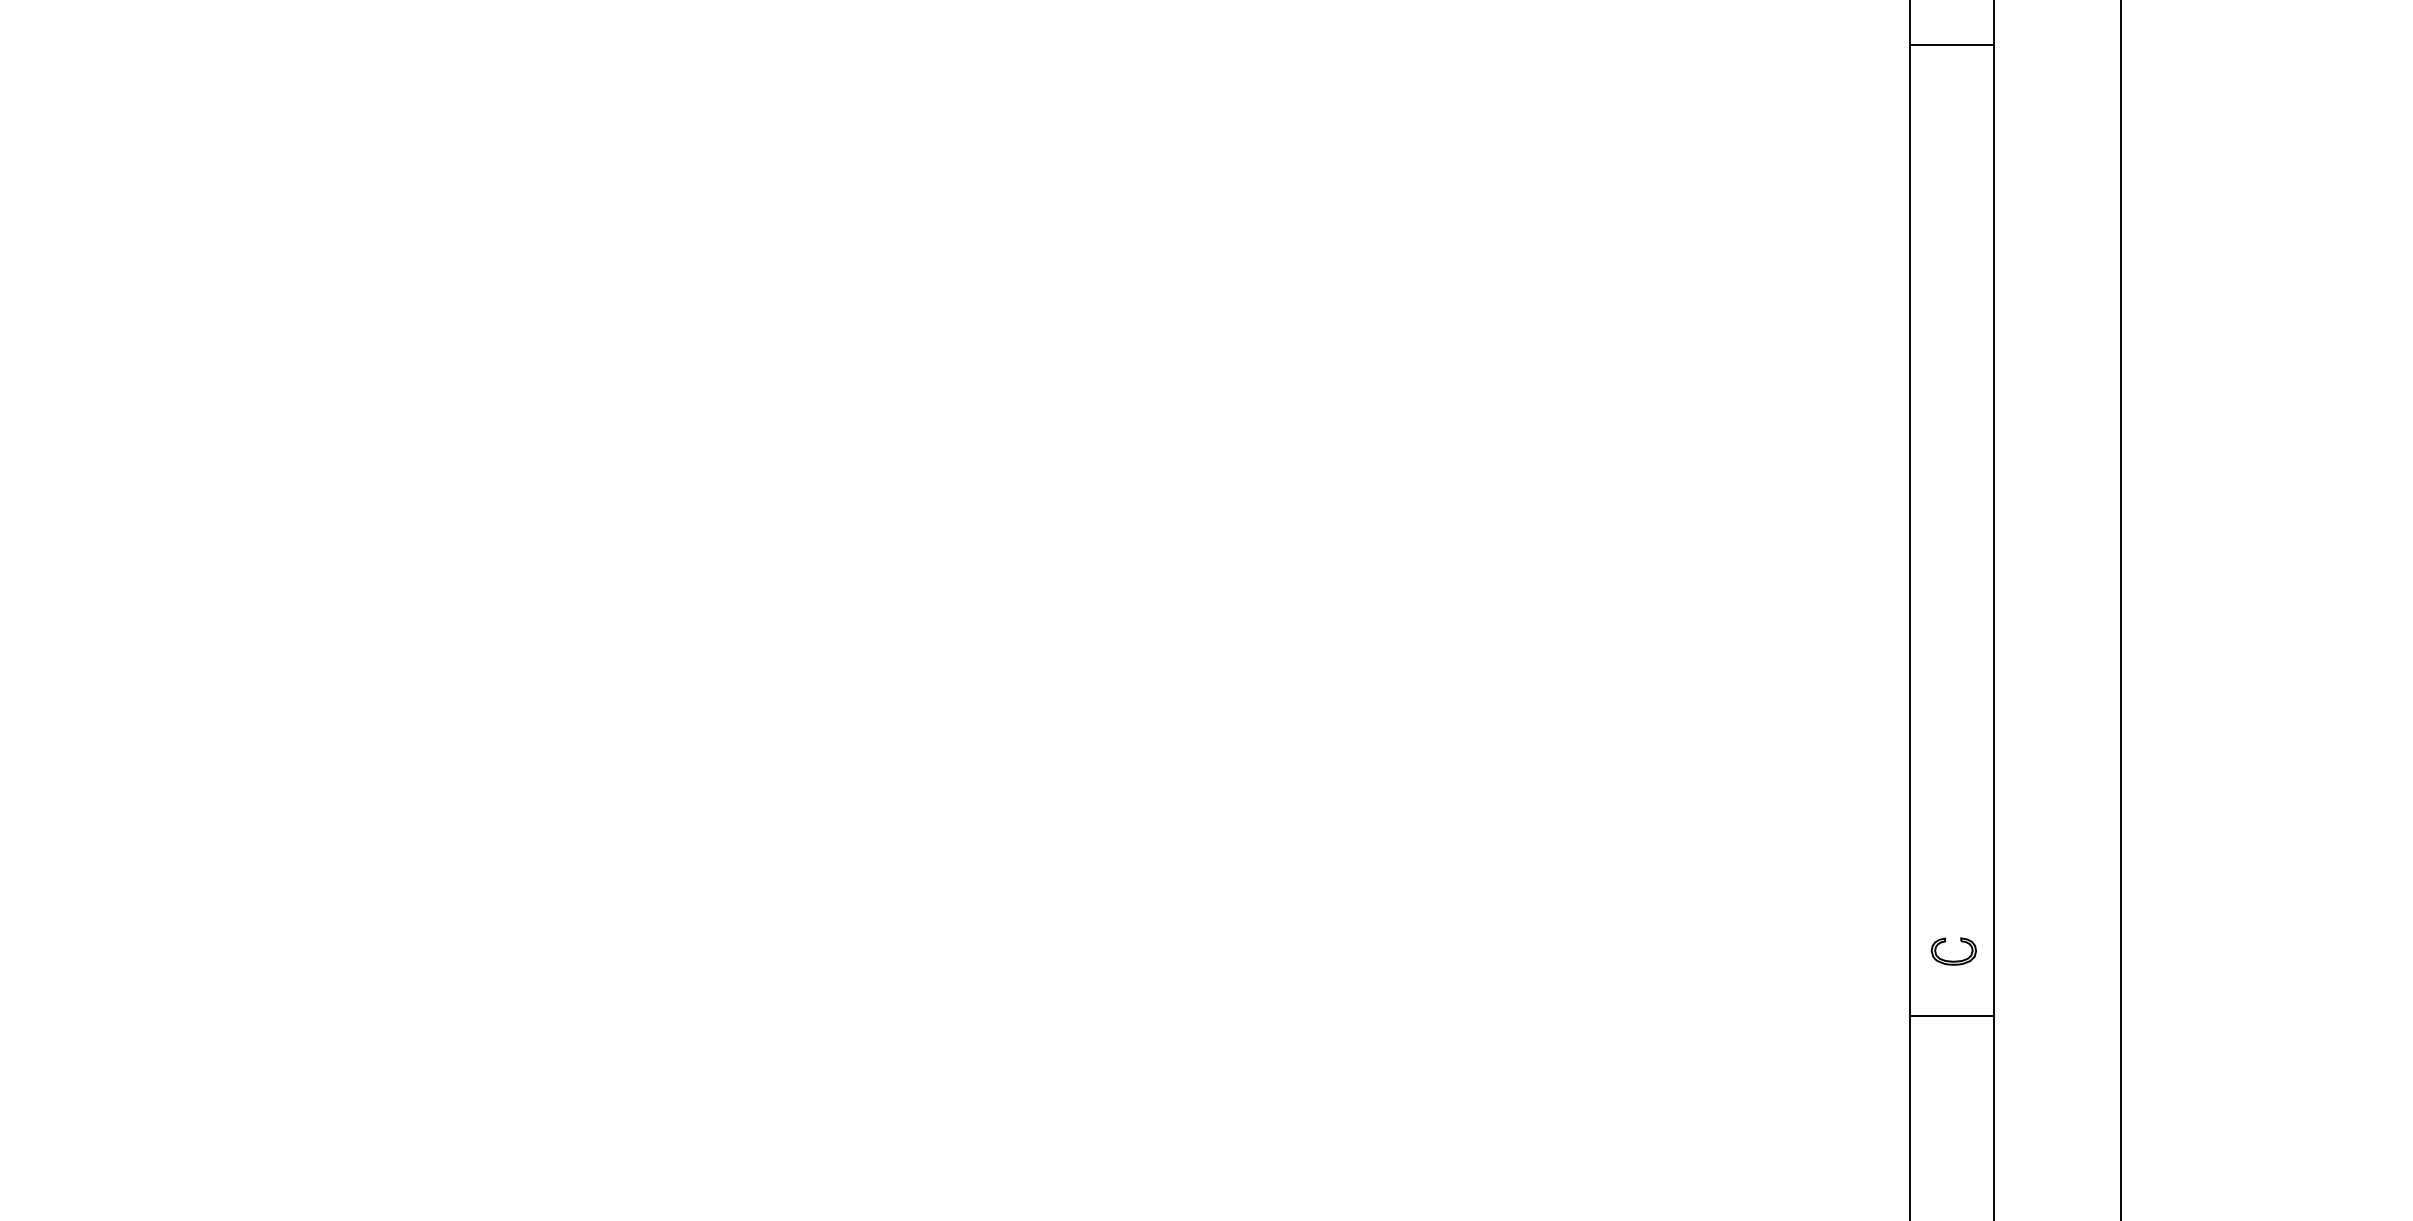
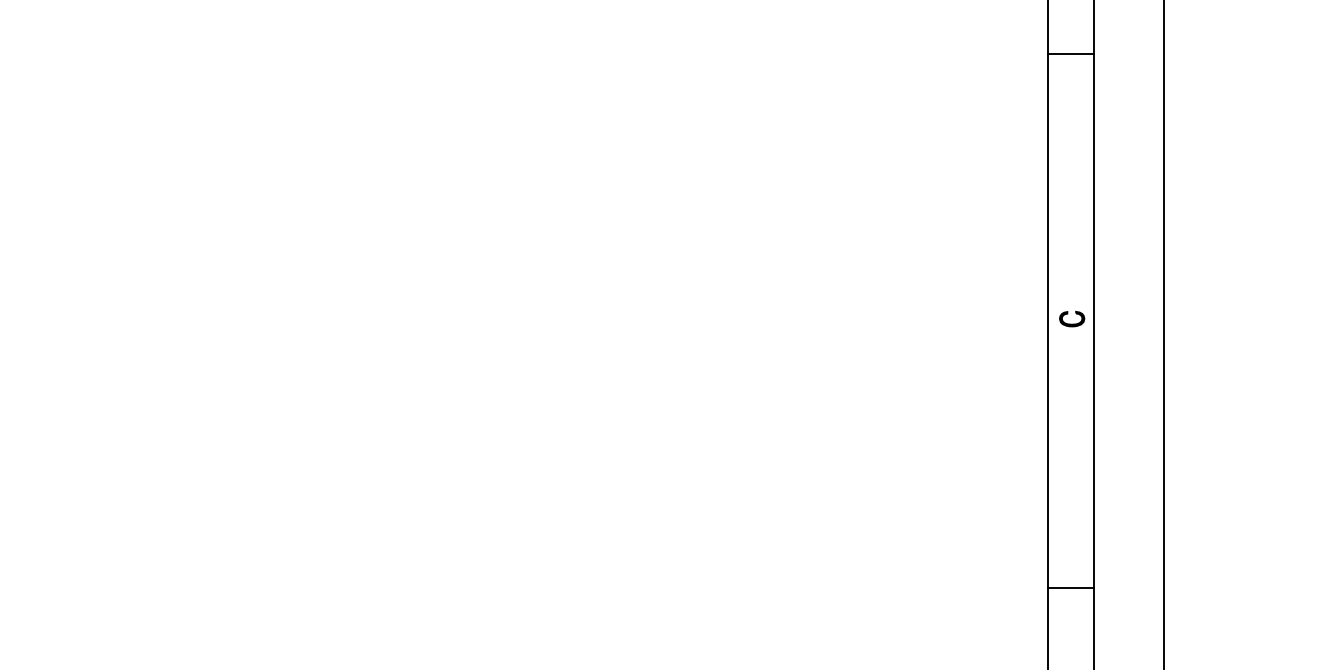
line: (1950, 44) -> (1070, 53), moved
part: (1954, 950) -> (1072, 318), moved
line: (1950, 1015) -> (1070, 588), moved

